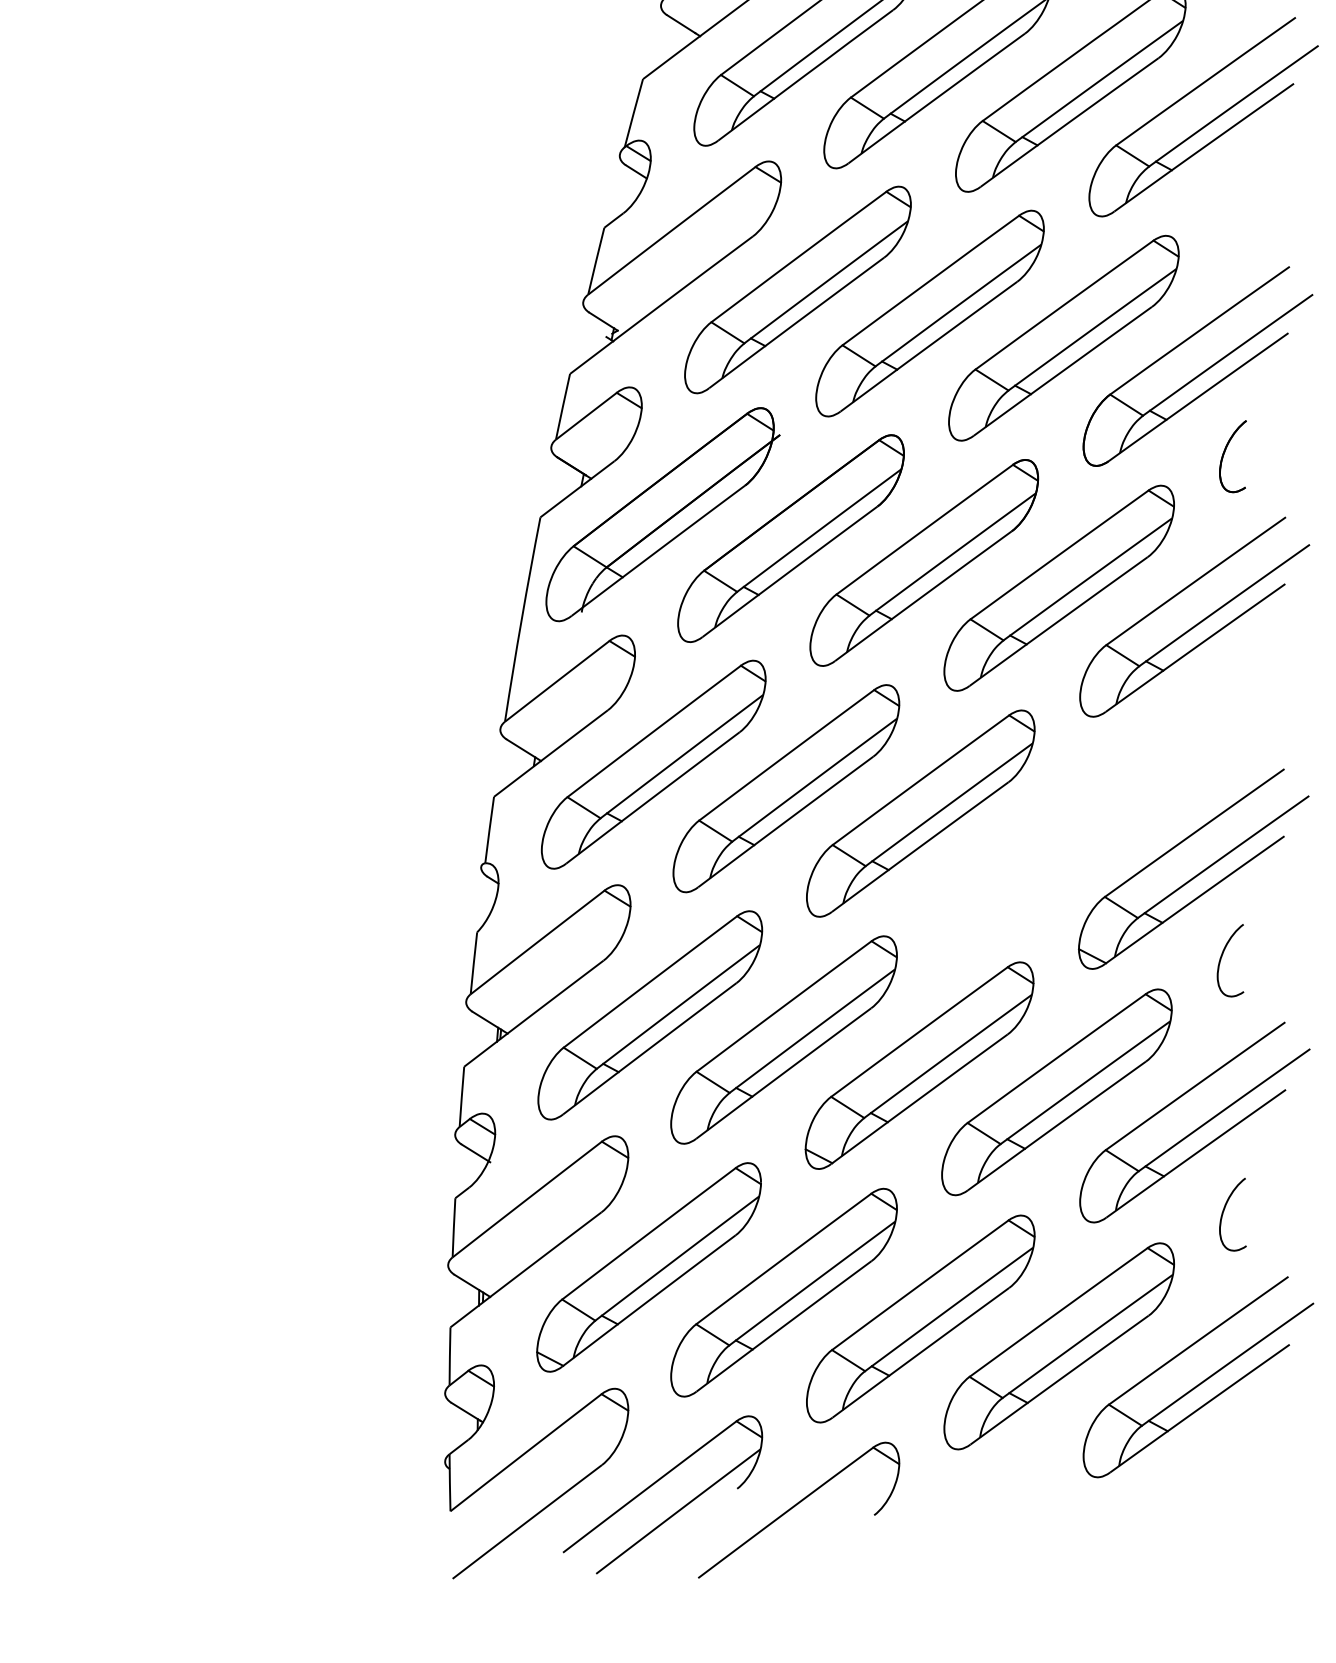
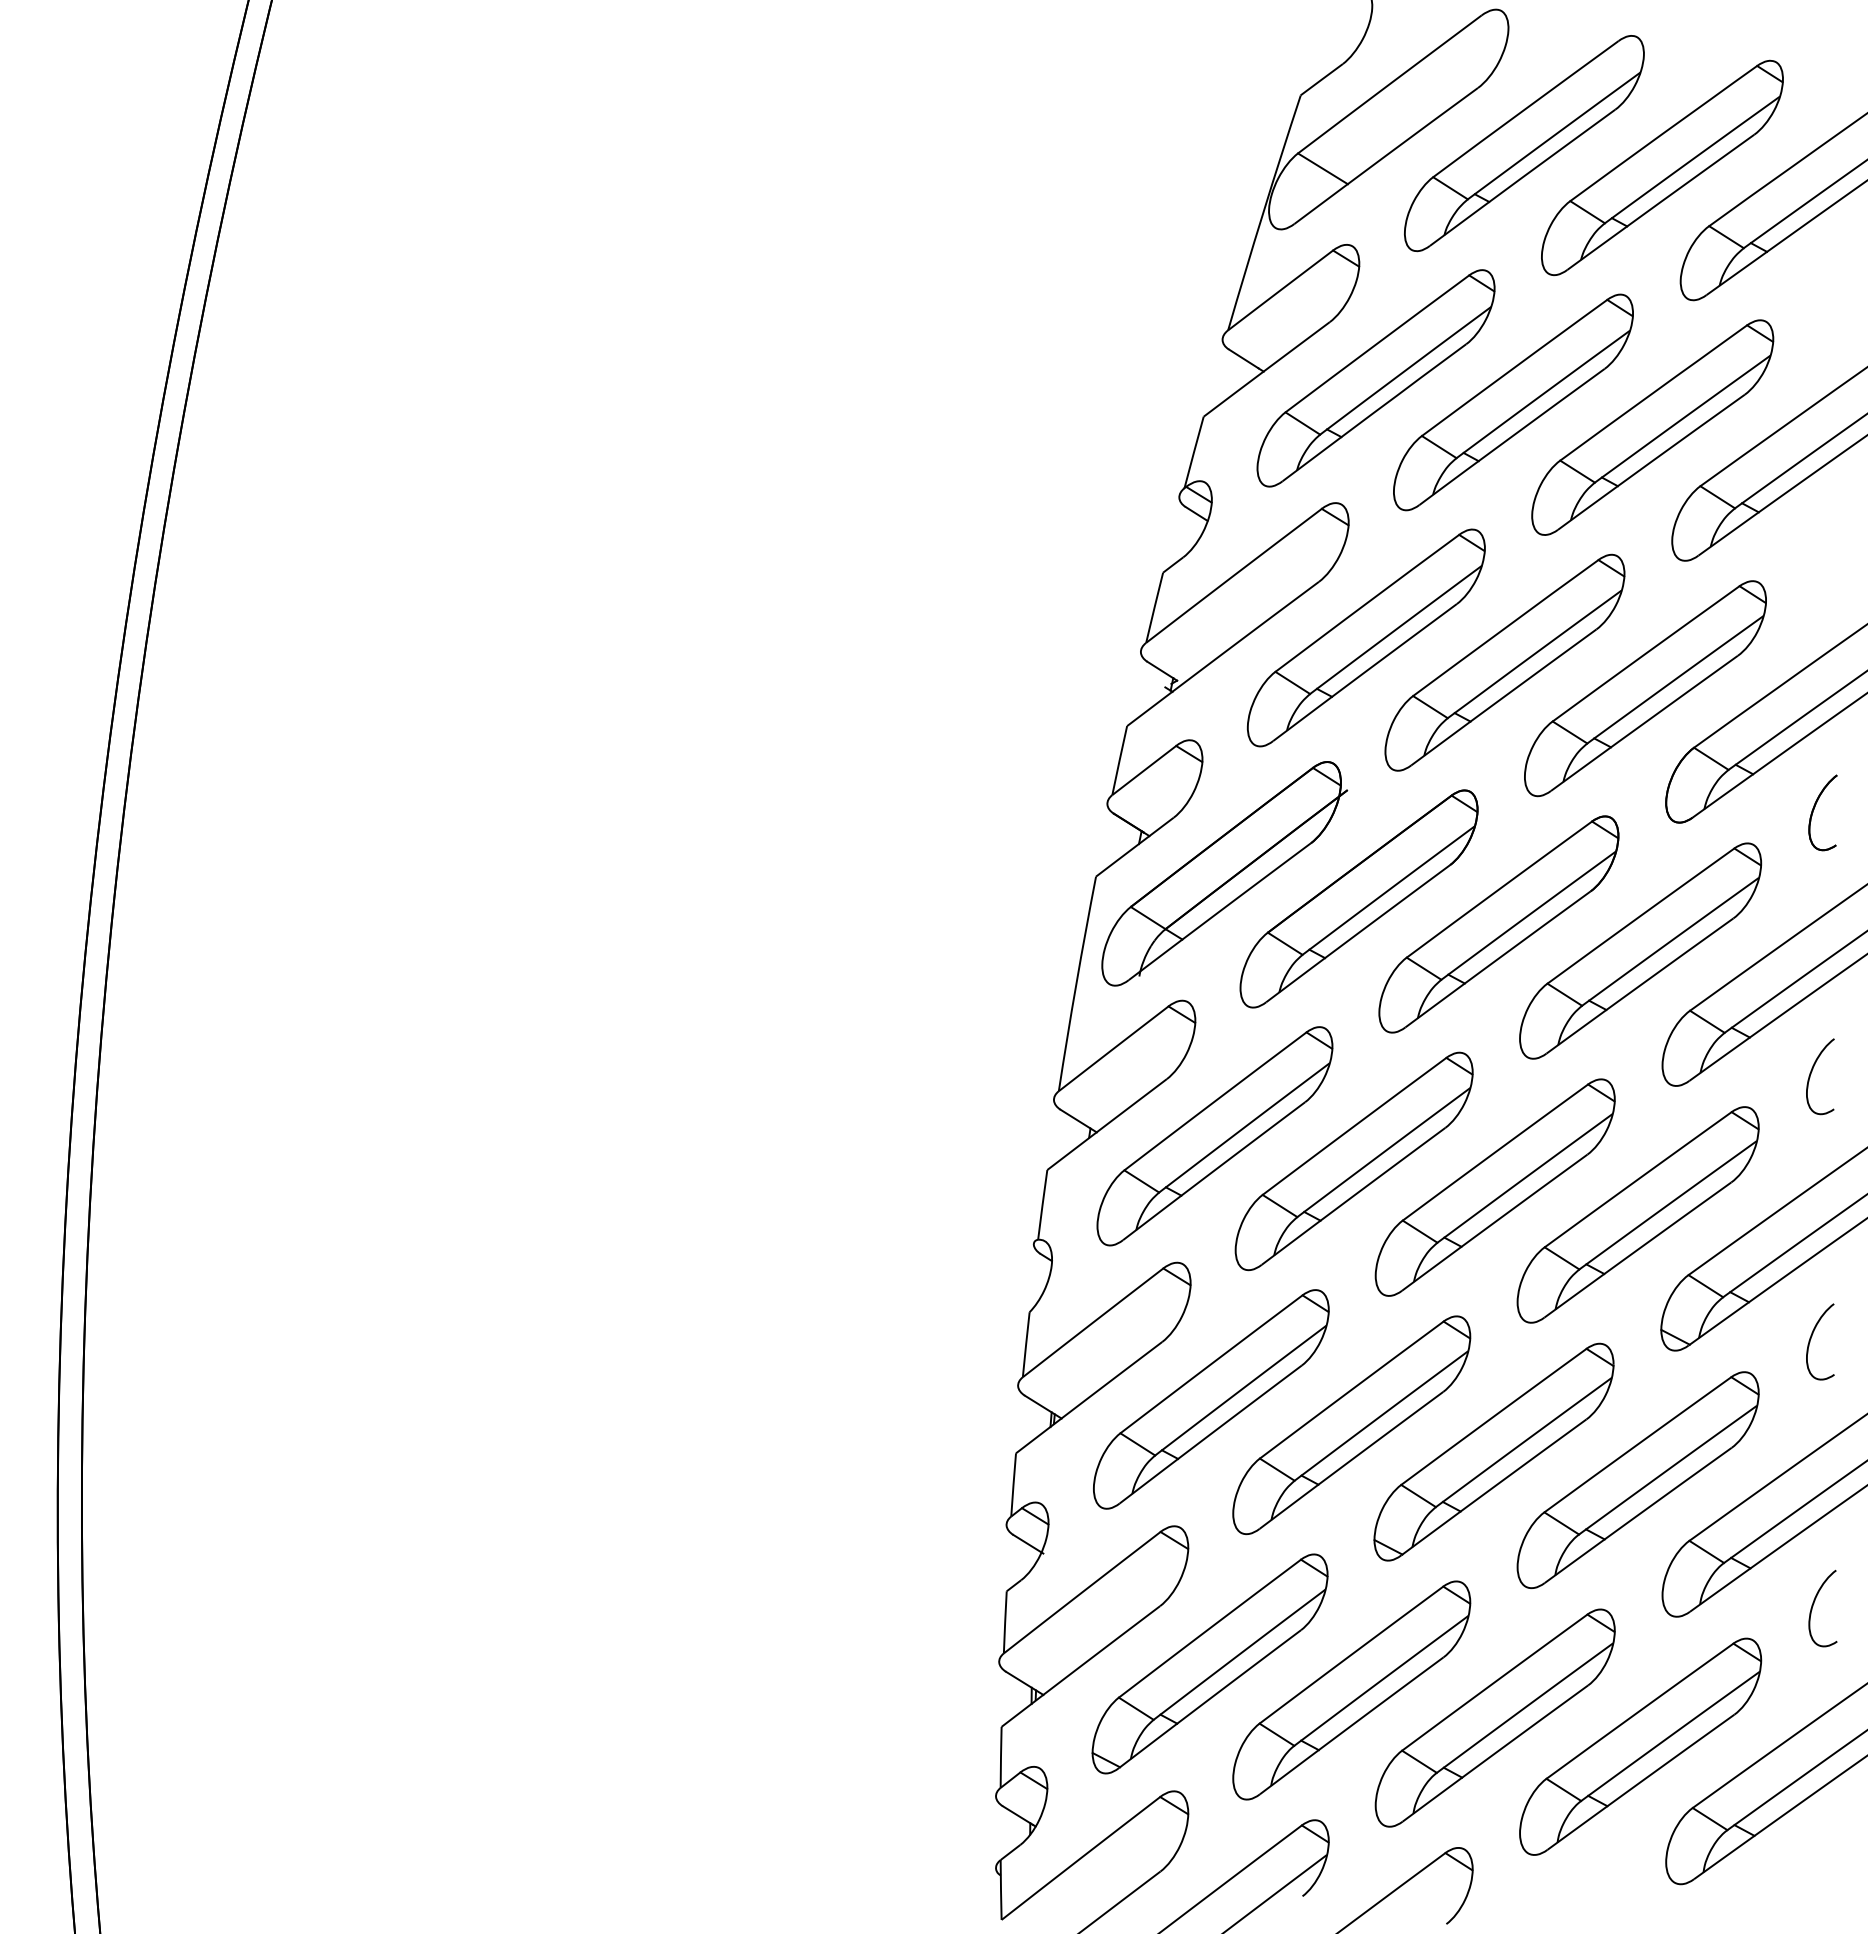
curve: (1222, 705) -> (1811, 1074), added
part: (1056, 839) -> (1637, 1214), added

